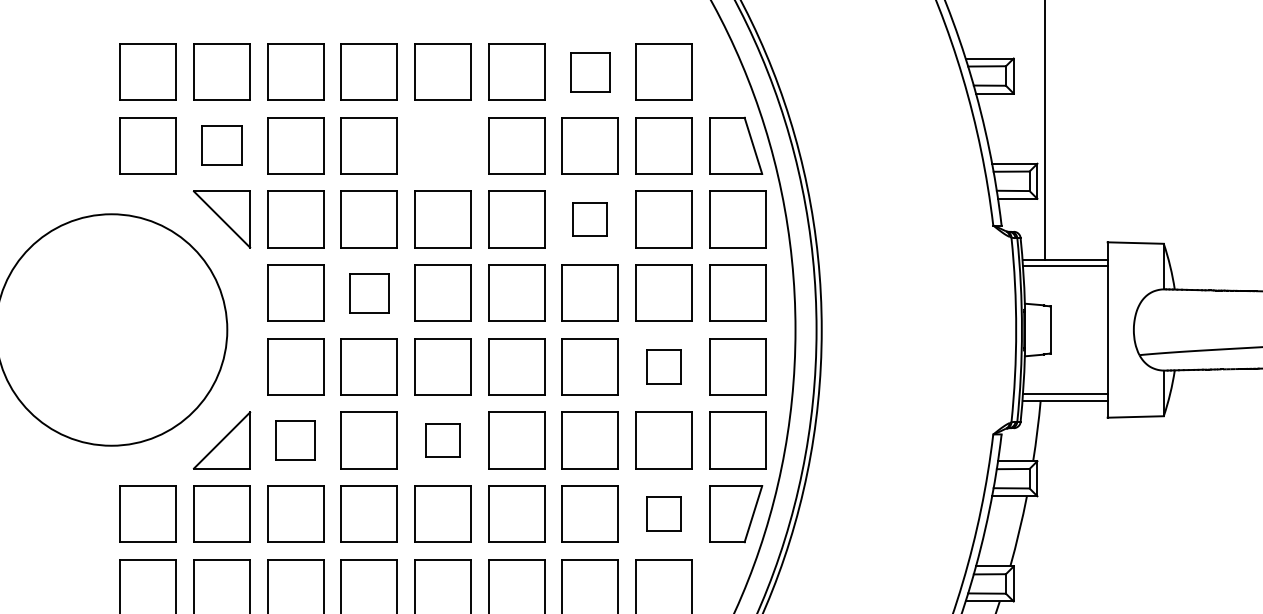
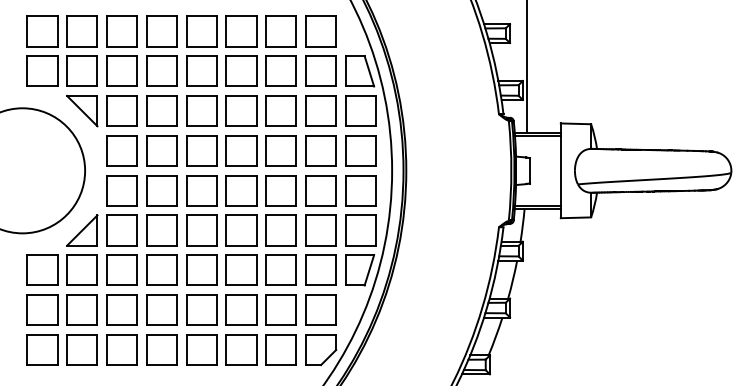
part: (588, 72) -> (280, 31), size x1.43
part: (220, 144) -> (81, 70), size x1.43
part: (442, 144) -> (201, 70), added
part: (588, 218) -> (280, 110), size x1.67
part: (368, 292) -> (161, 150), size x1.43
part: (662, 366) -> (320, 190), size x1.67
part: (294, 440) -> (121, 230), size x1.43
part: (442, 440) -> (201, 230), size x1.67
part: (662, 512) -> (320, 269), size x1.67

